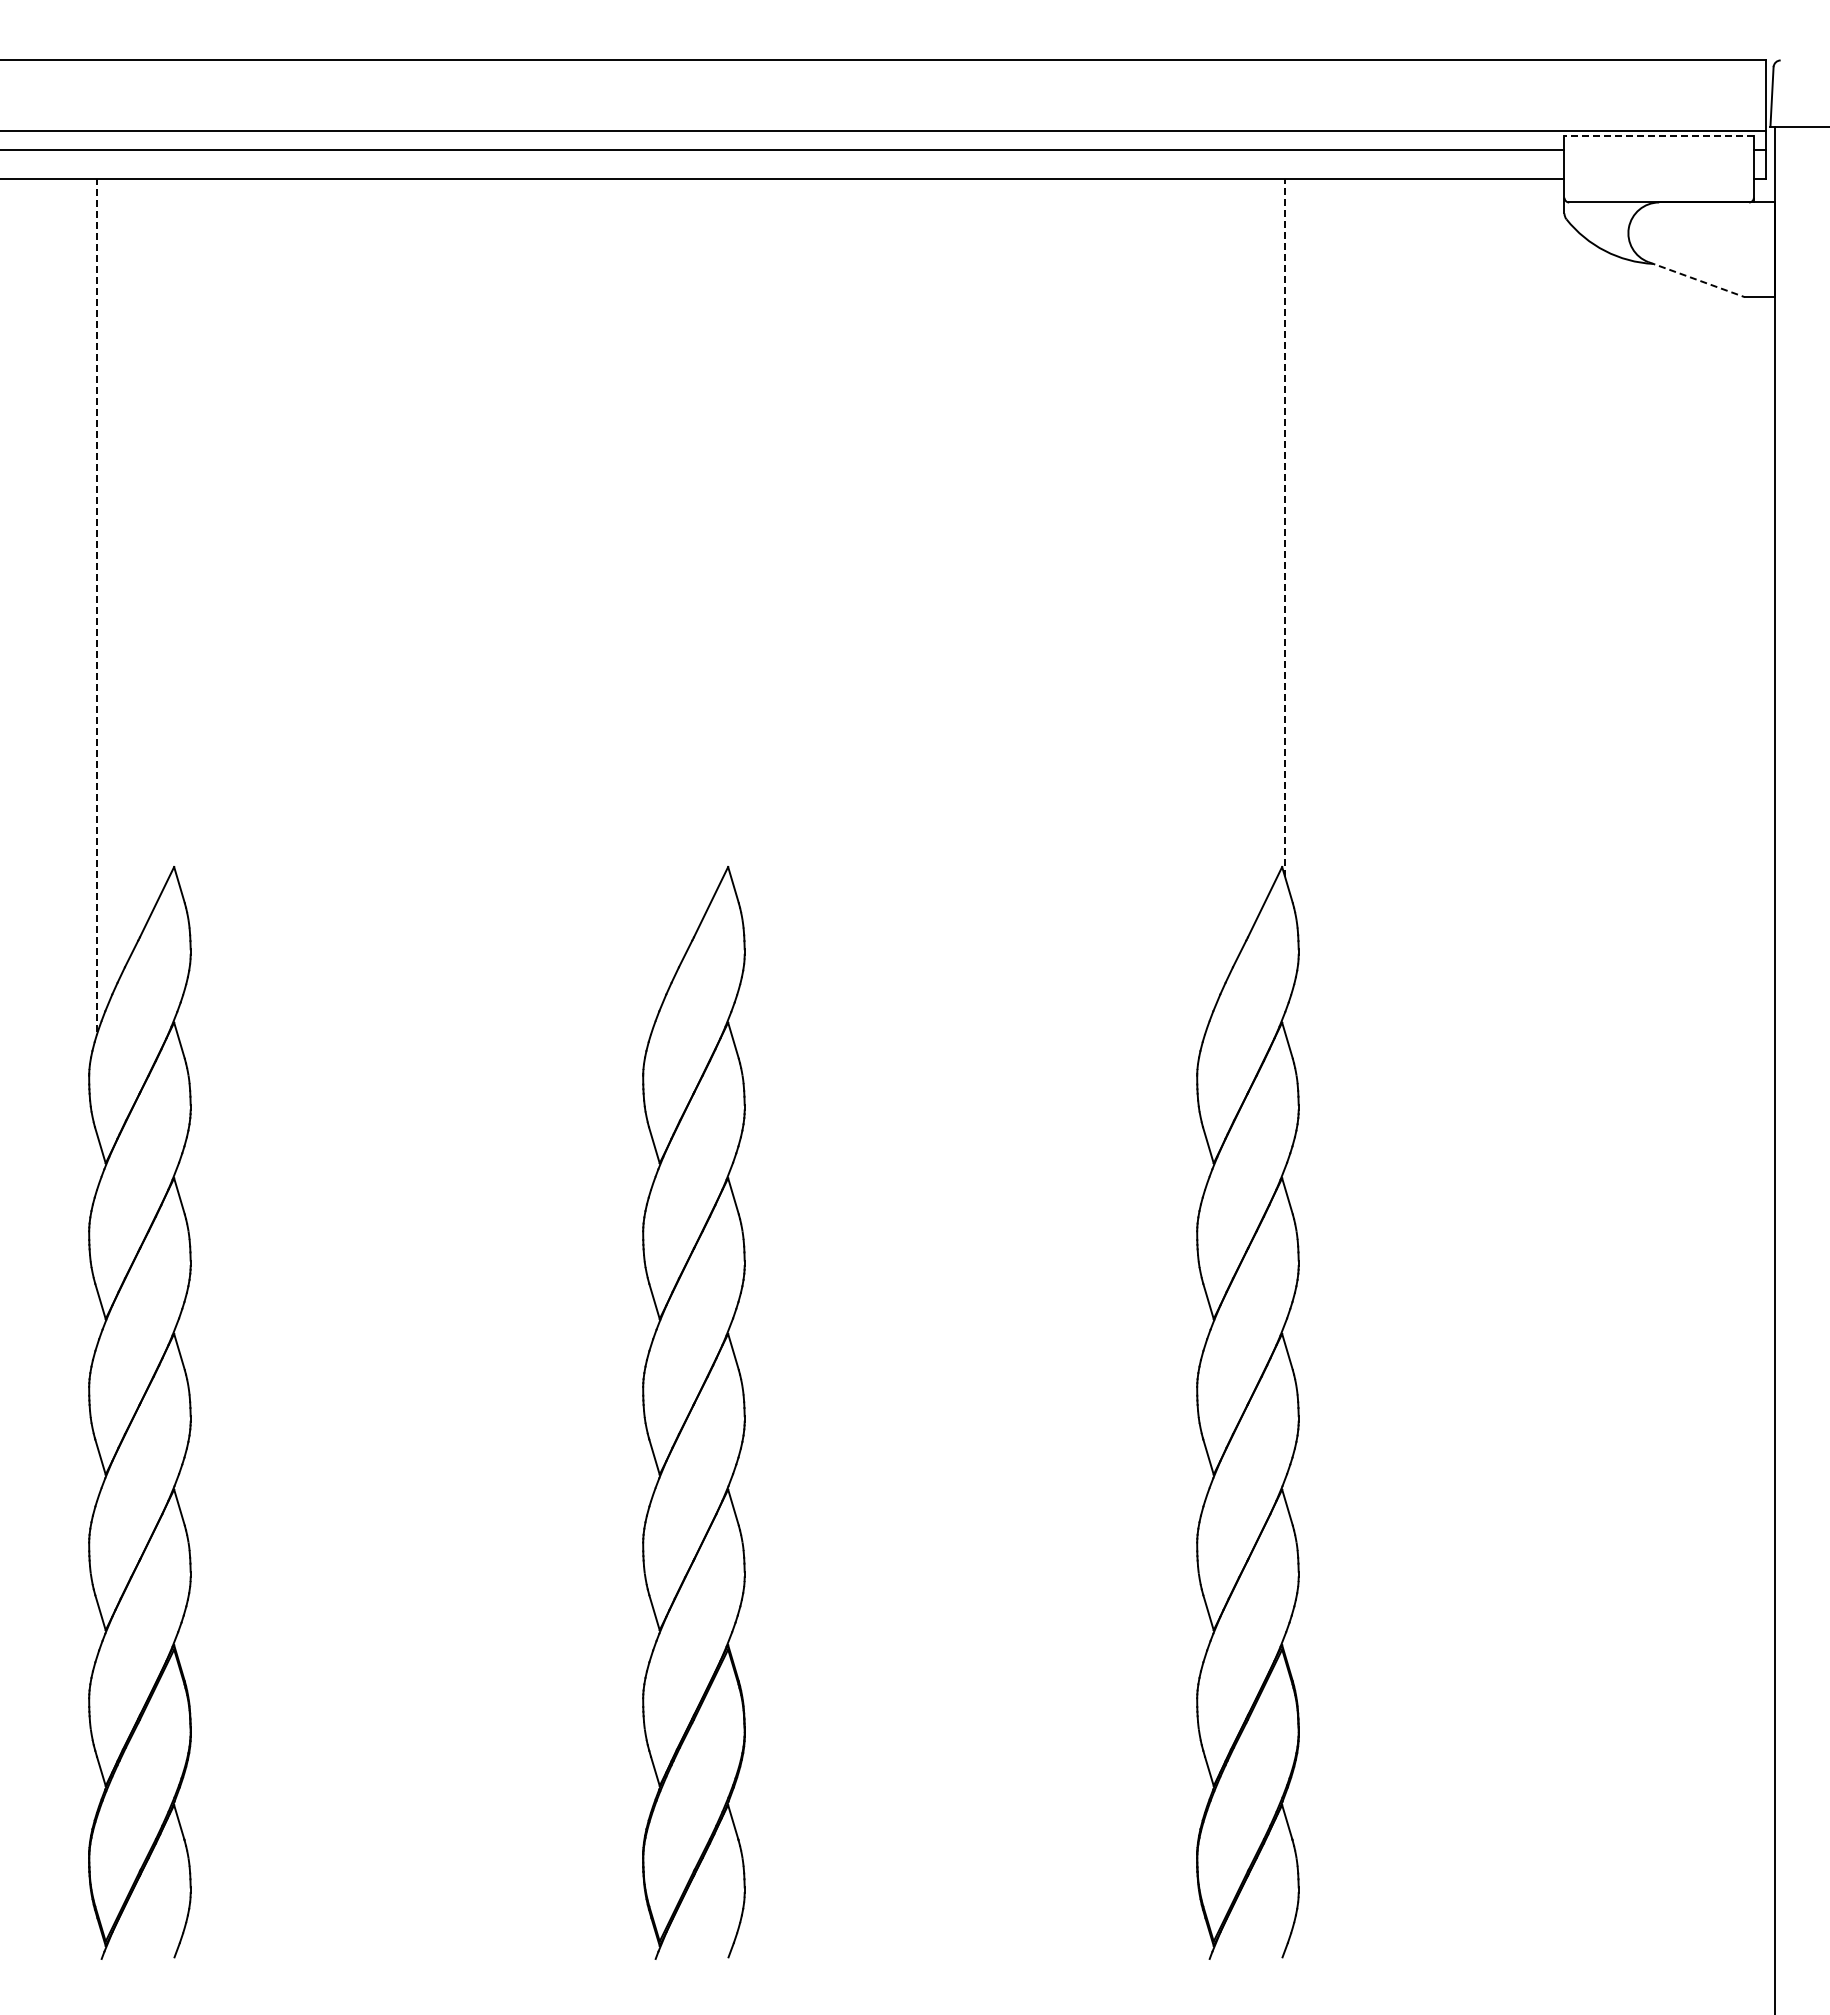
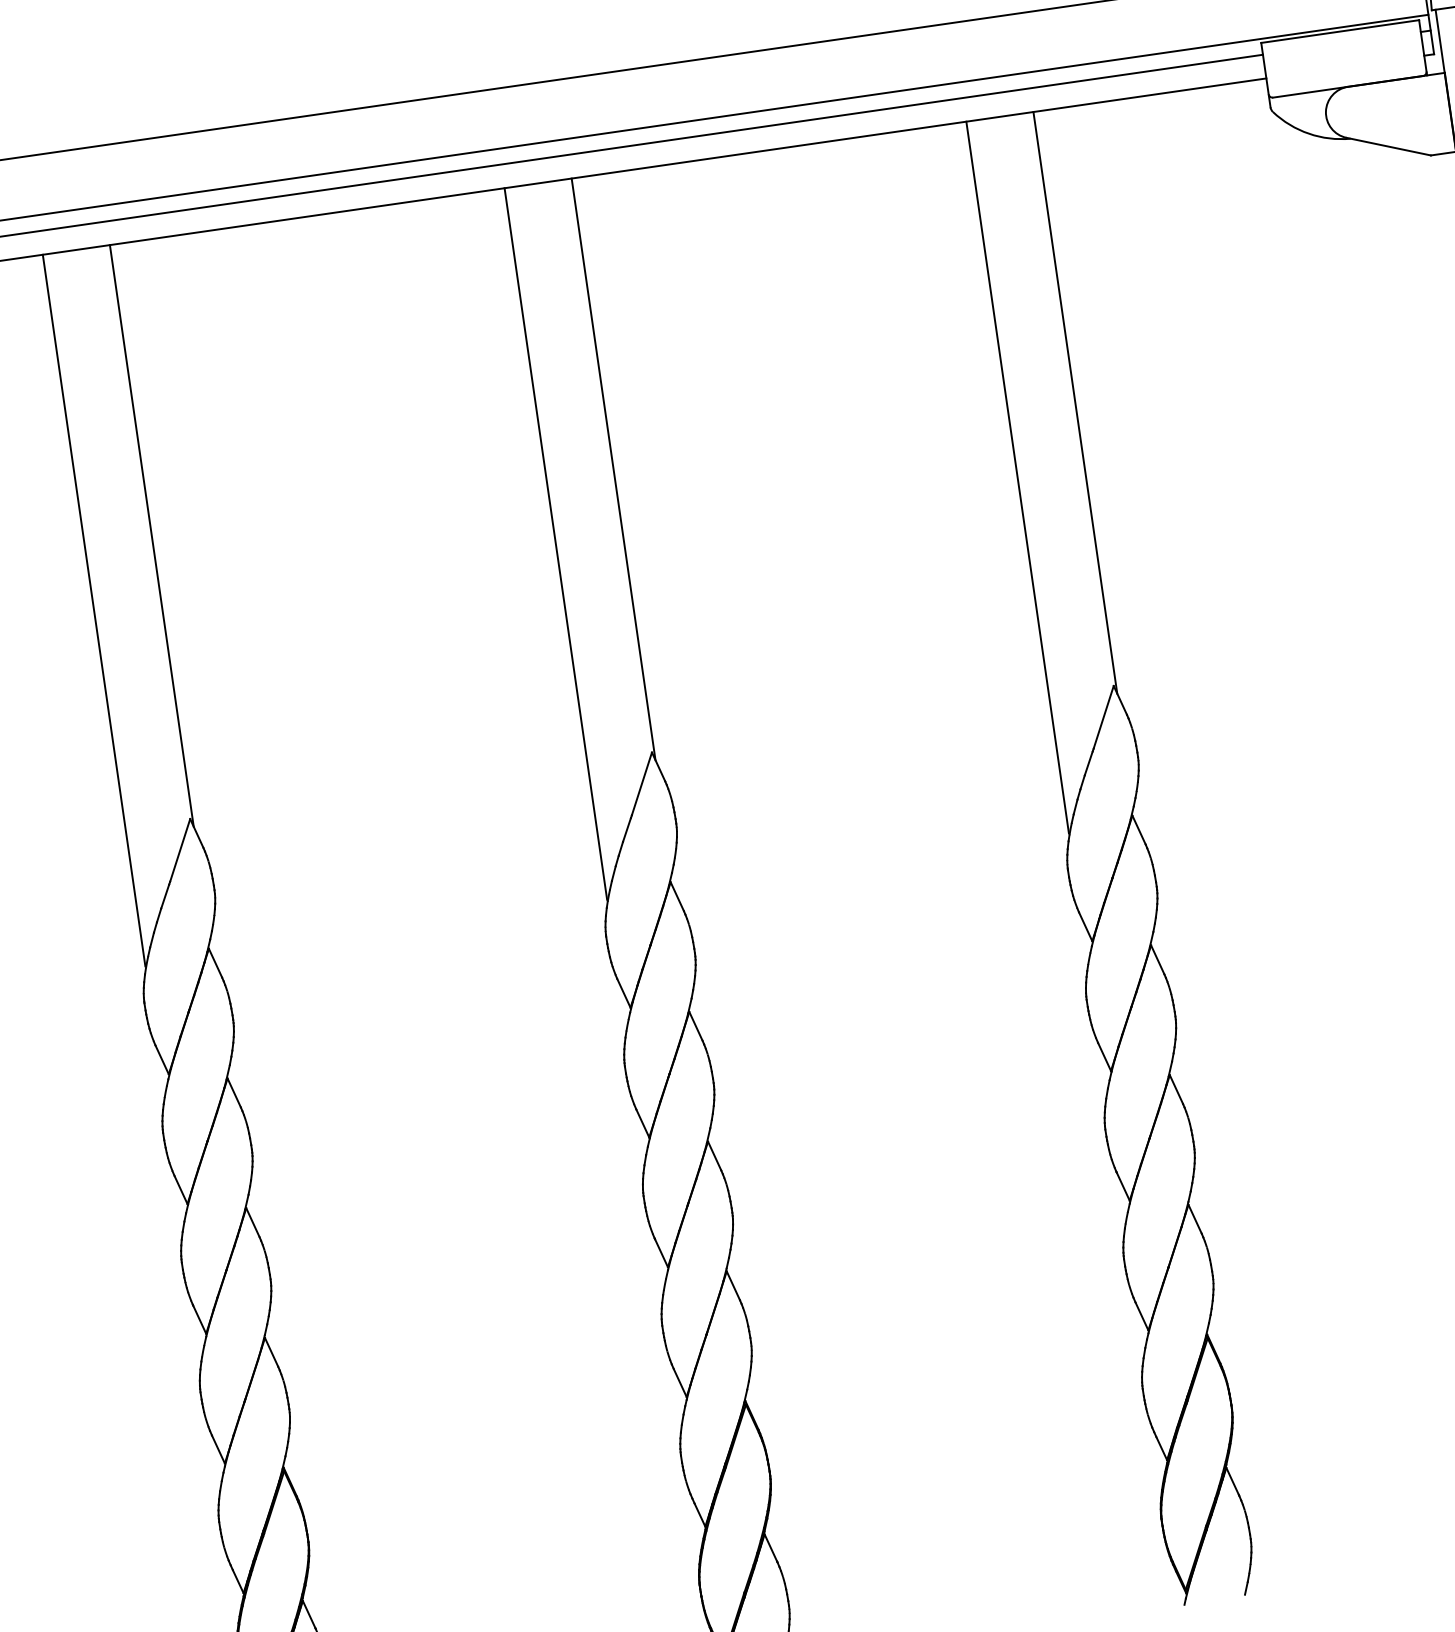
line: (1659, 136) -> (1340, 31), dashed -> solid
line: (1697, 279) -> (1389, 146), dashed -> solid
line: (176, 527) -> (151, 535), added
line: (731, 527) -> (613, 469), added
line: (1285, 527) -> (1075, 402), dashed -> solid
line: (96, 605) -> (94, 610), dashed -> solid
line: (650, 605) -> (555, 543), added
line: (1204, 605) -> (1017, 477), added

